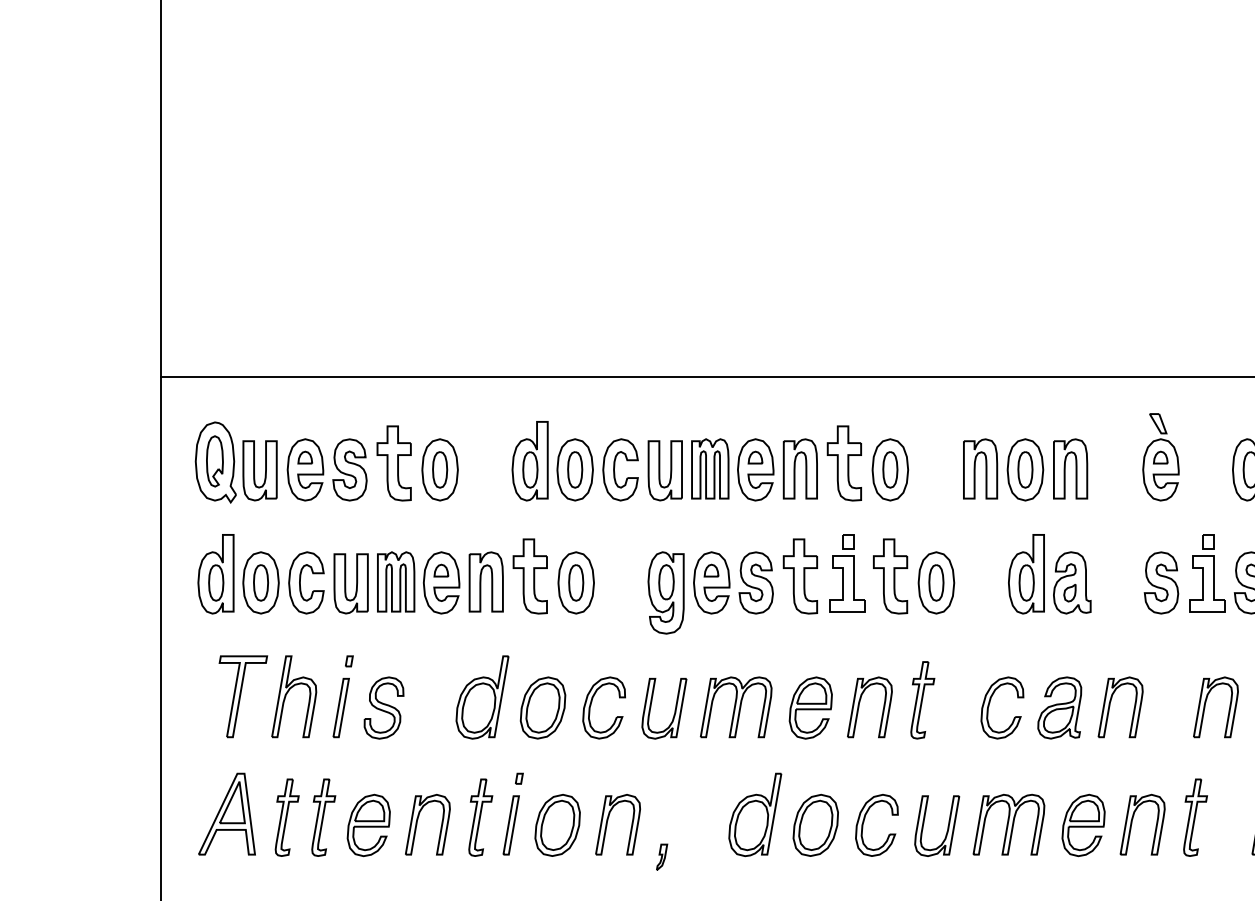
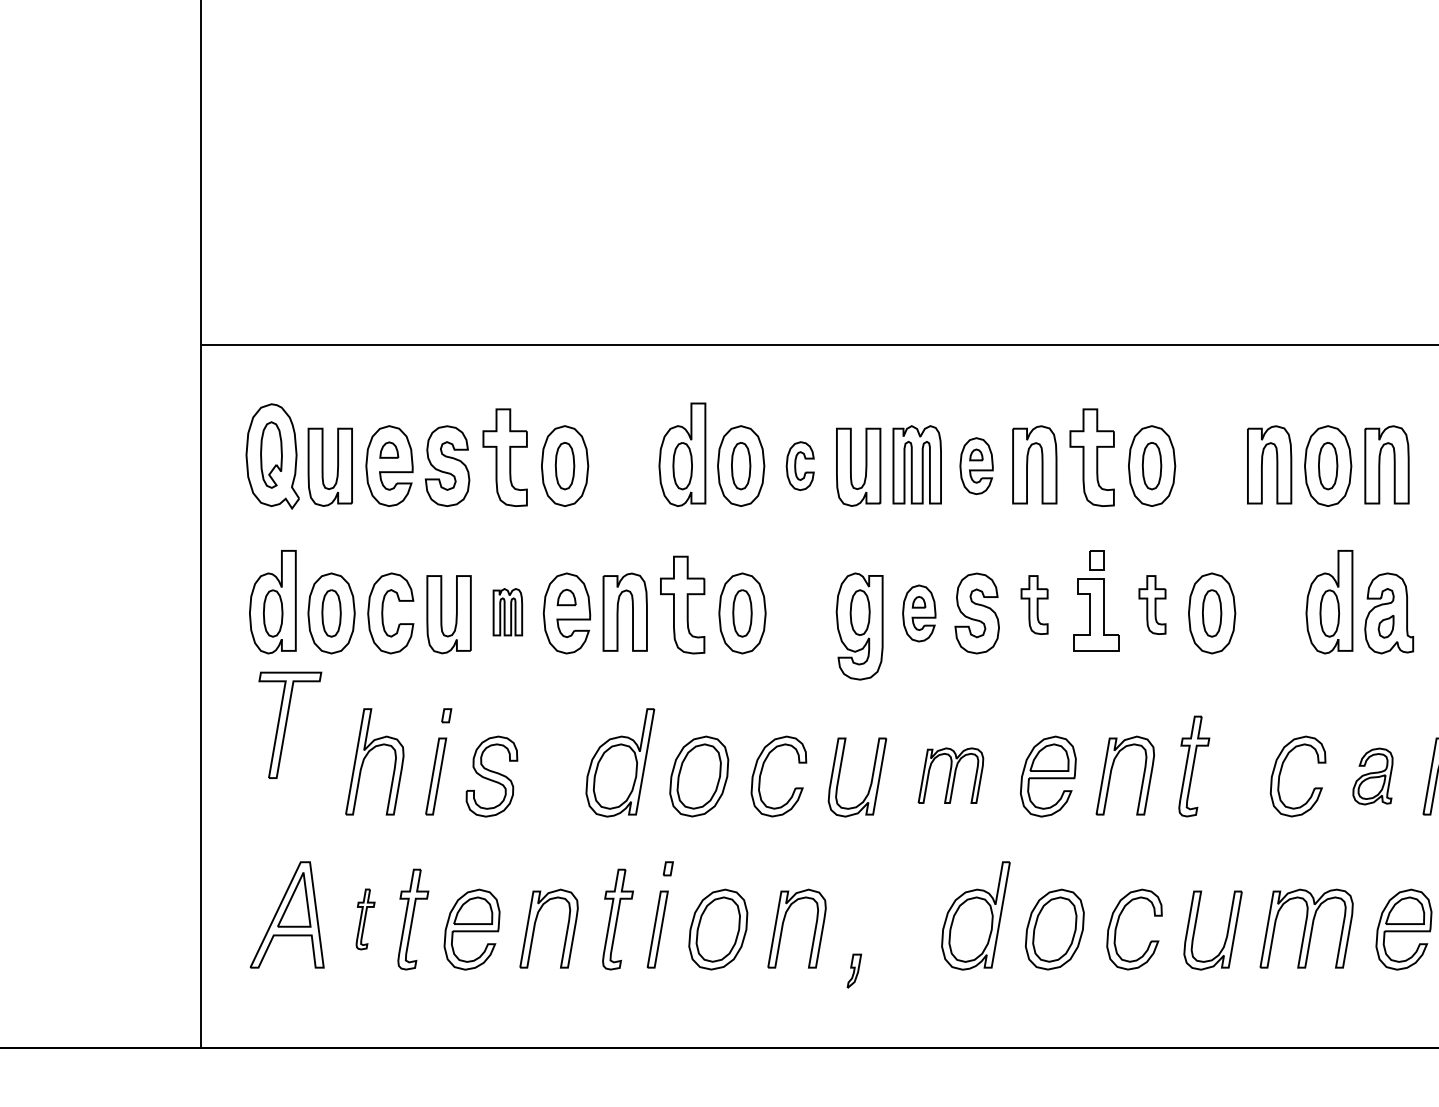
part: (620, 469) -> (800, 465), size x0.6
part: (755, 469) -> (976, 465), size x0.7
part: (799, 576) -> (1033, 605), size x0.6
part: (890, 576) -> (1152, 605), size x0.6
part: (396, 581) -> (508, 611), size x0.6
part: (711, 582) -> (918, 612), size x0.7
part: (243, 696) -> (290, 725), moved
part: (735, 707) -> (950, 775), size x0.7
part: (1059, 707) -> (1372, 775), size x0.7
part: (286, 817) -> (364, 919), size x0.6

